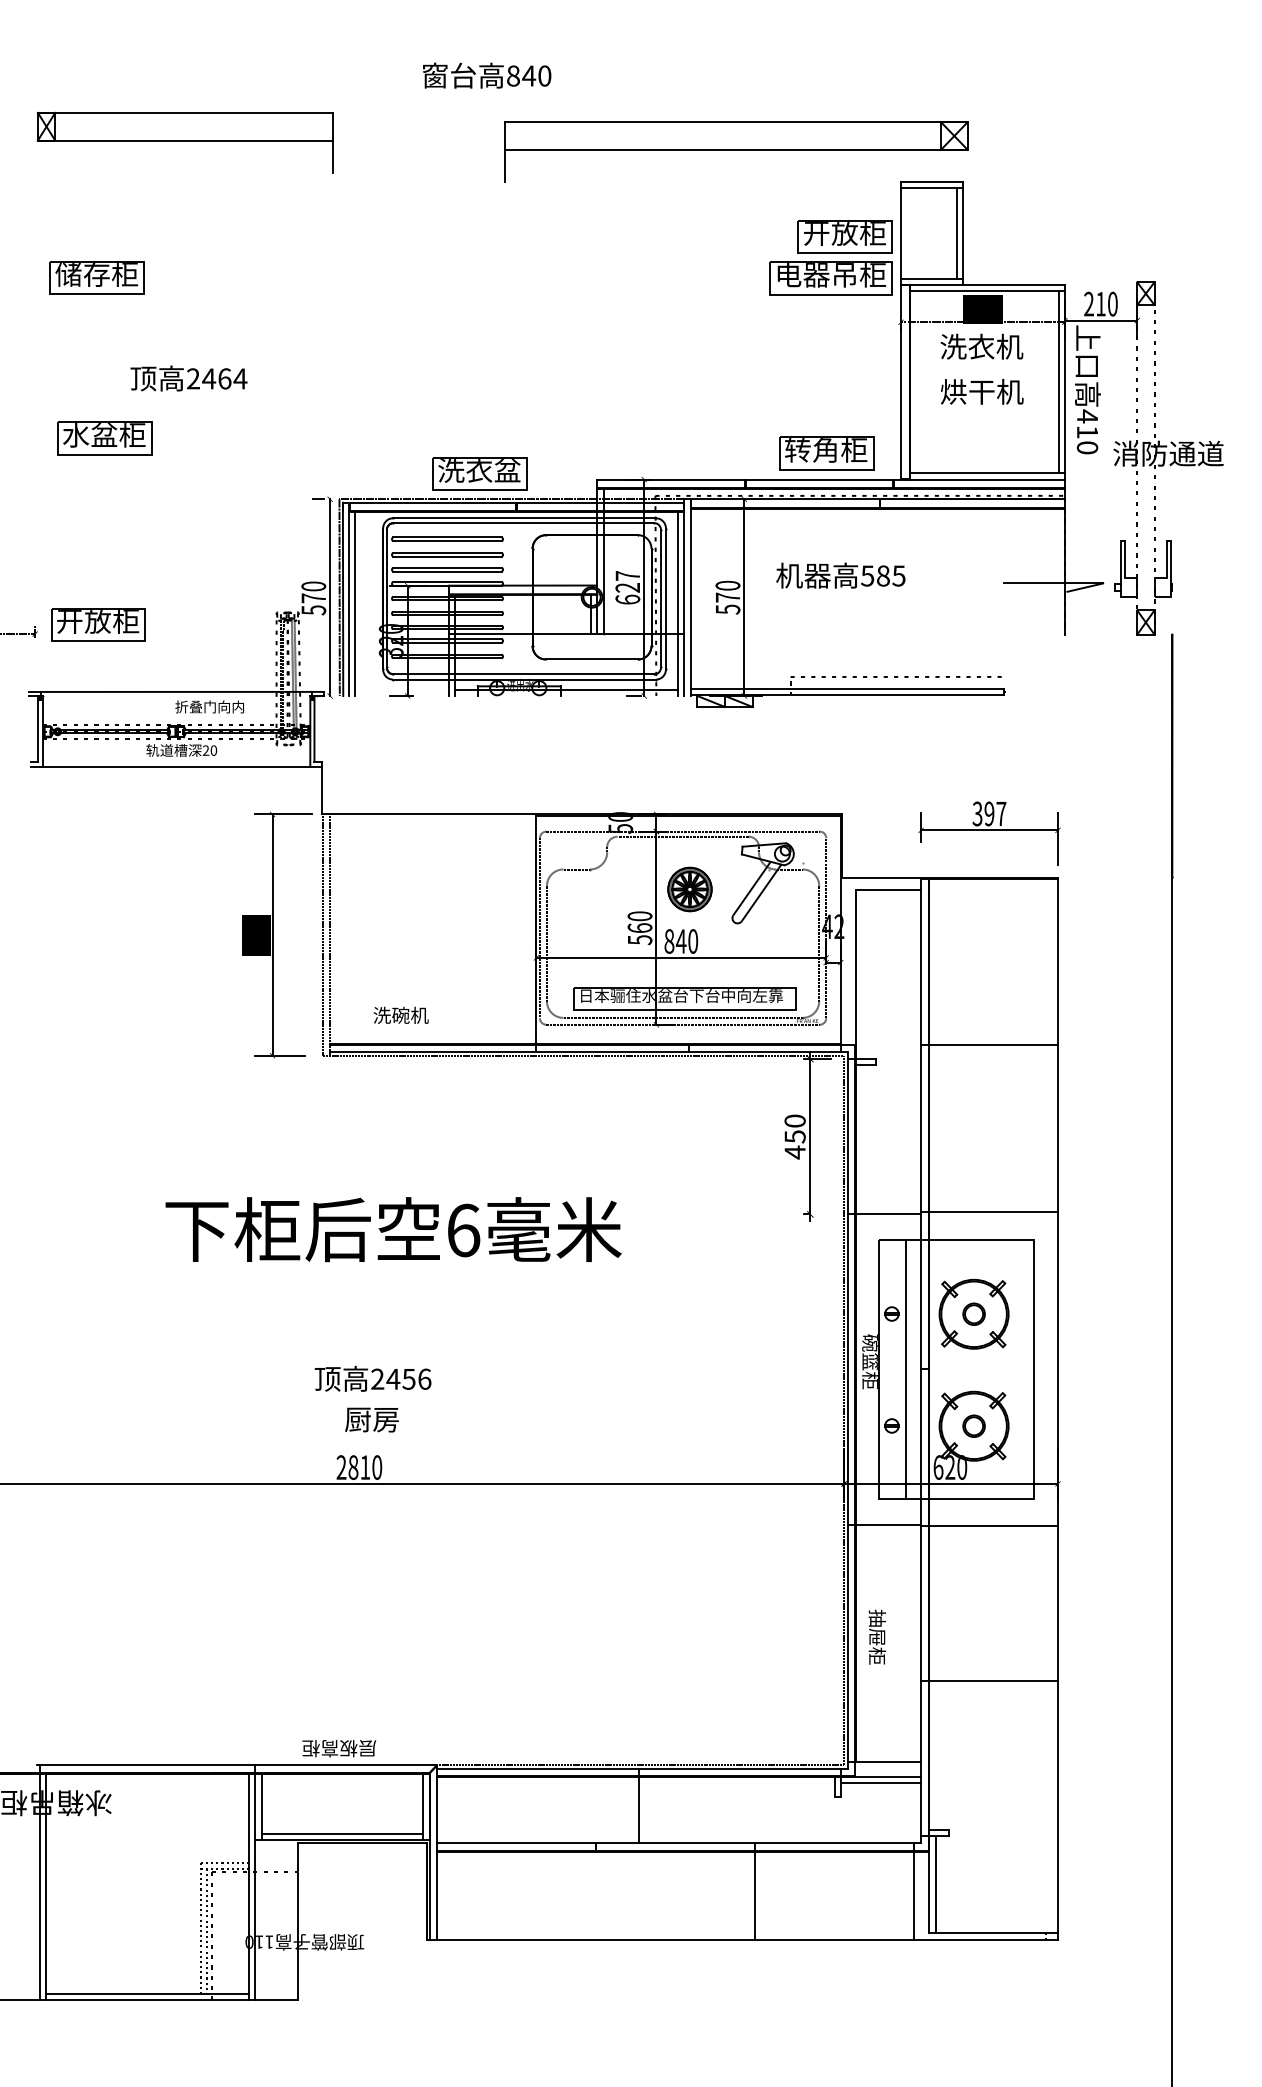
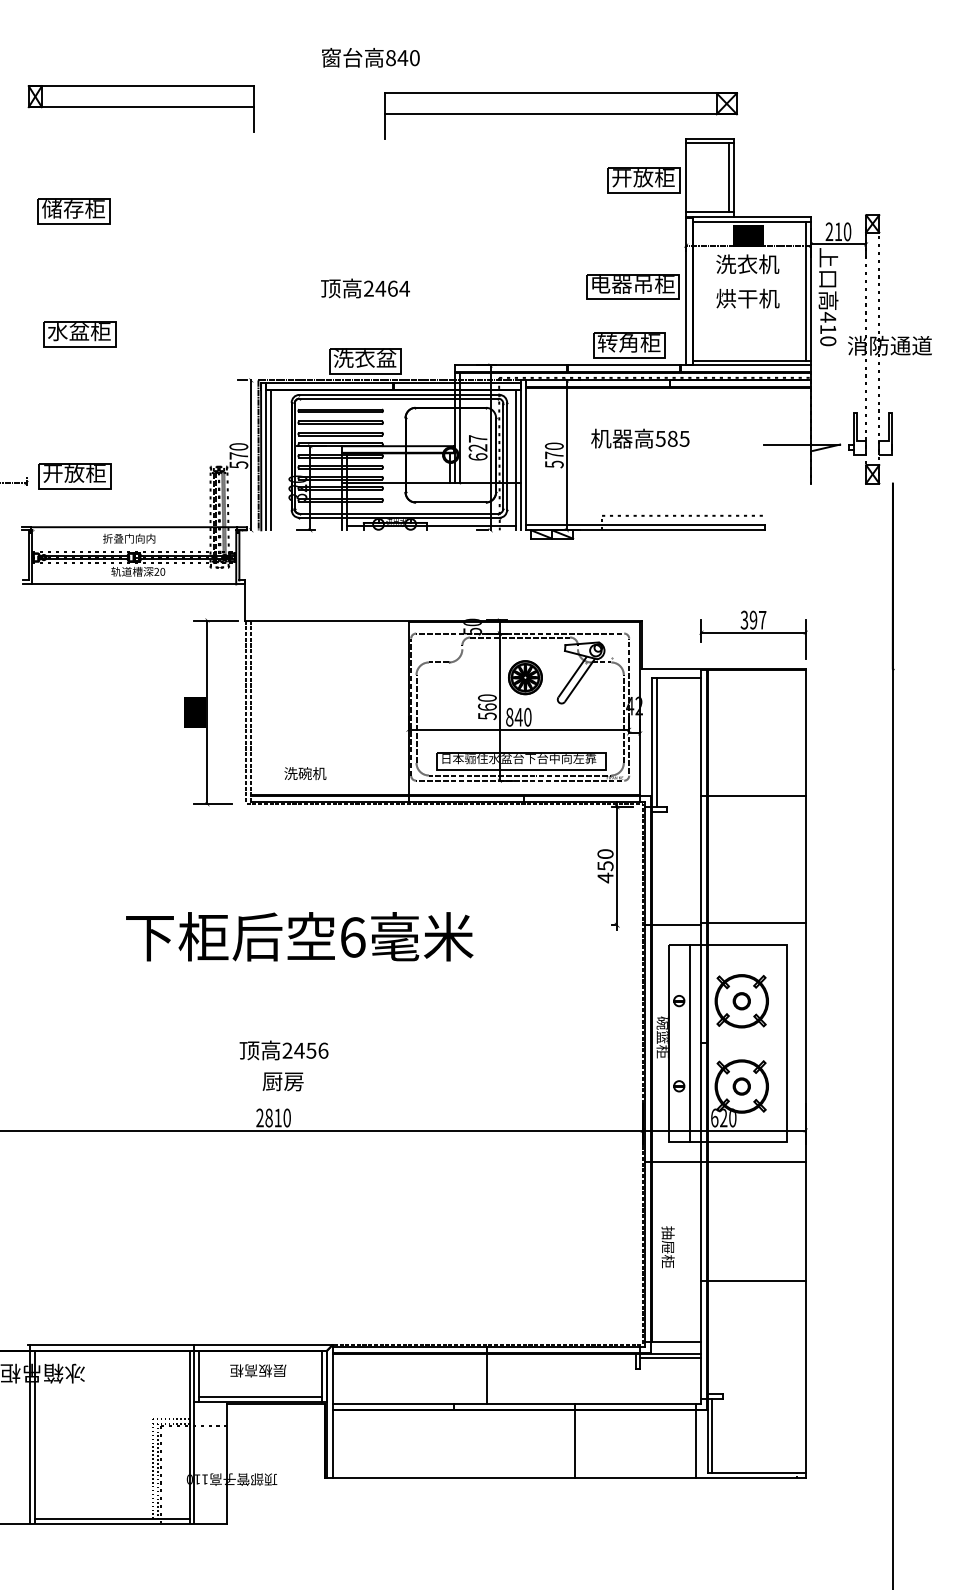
part: (830, 278) -> (632, 286), moved
text: (188, 378) -> (365, 288), moved
text: (209, 706) -> (128, 538), moved
line: (862, 974) -> (656, 742), added
text: (339, 1748) -> (258, 1370), moved

